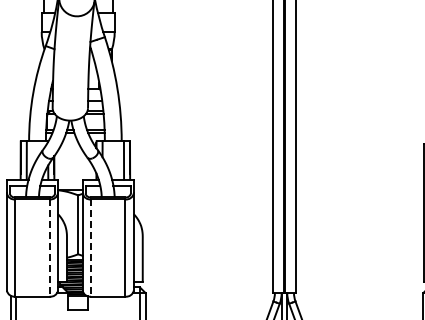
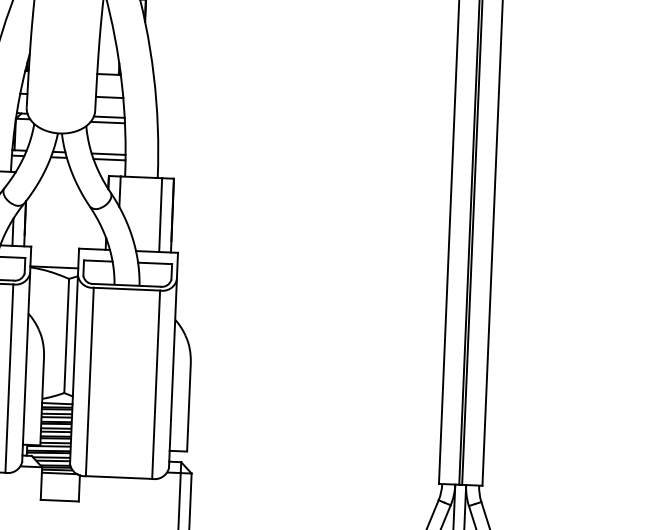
line: (49, 248) -> (9, 379), dashed -> solid
line: (91, 248) -> (90, 382), dashed -> solid

